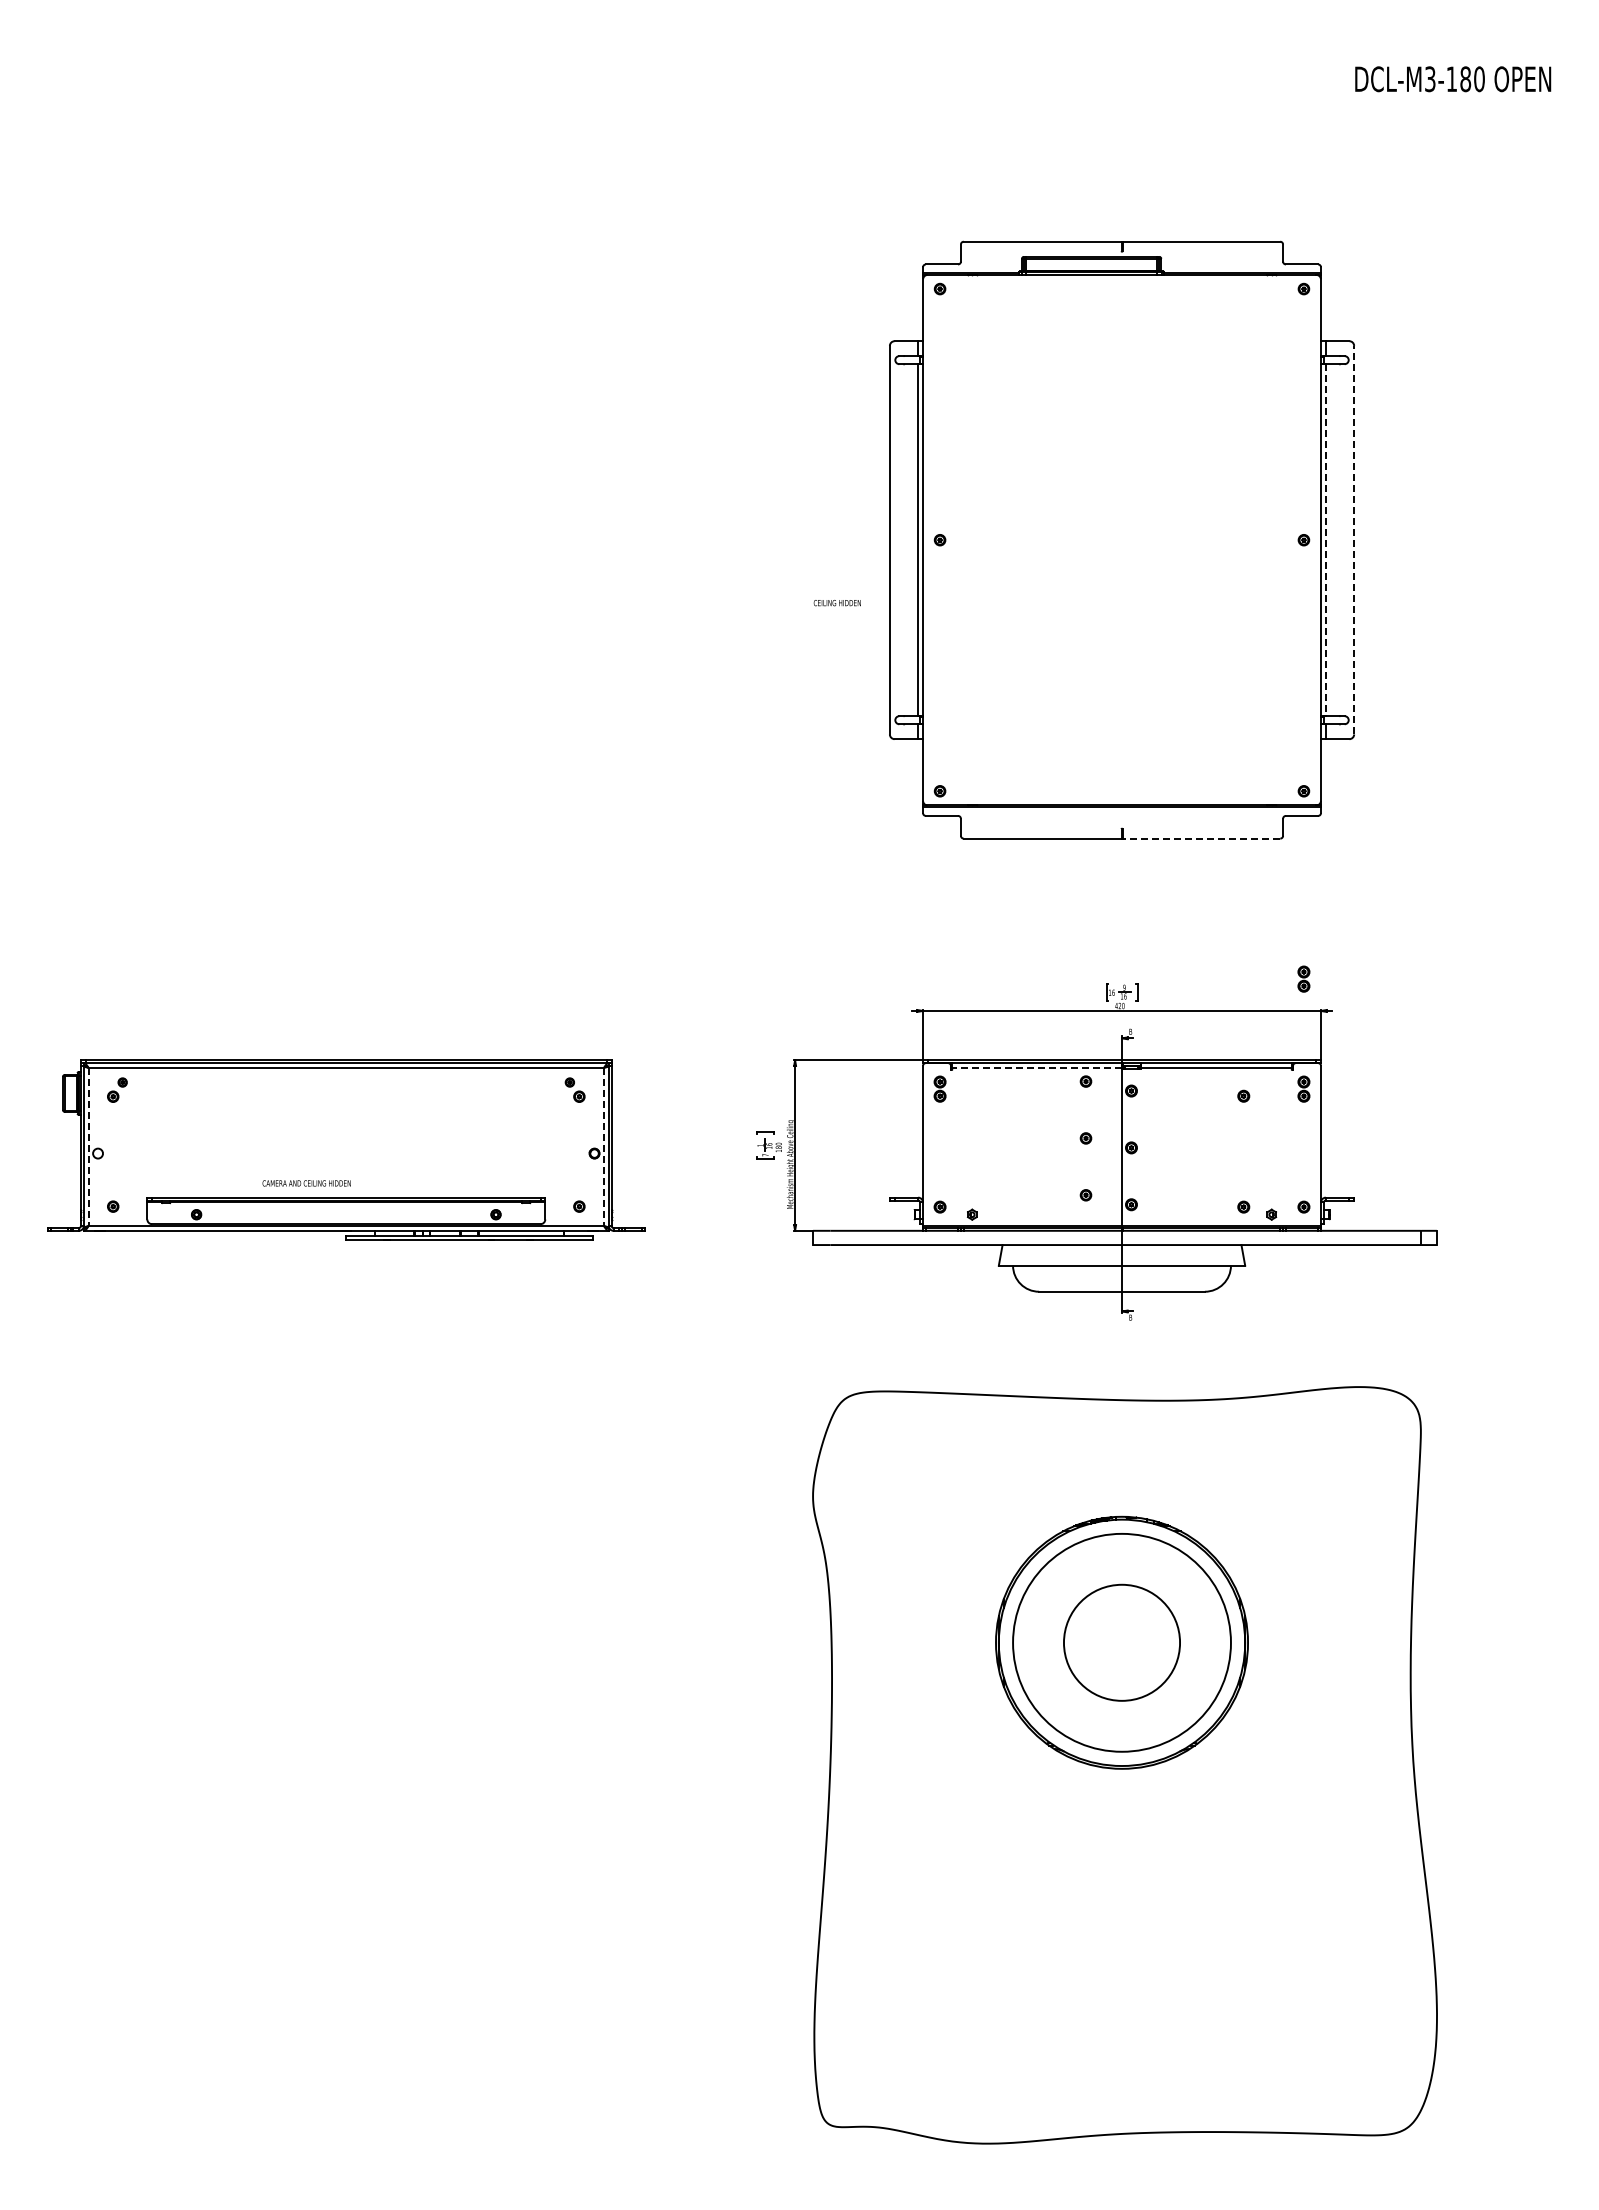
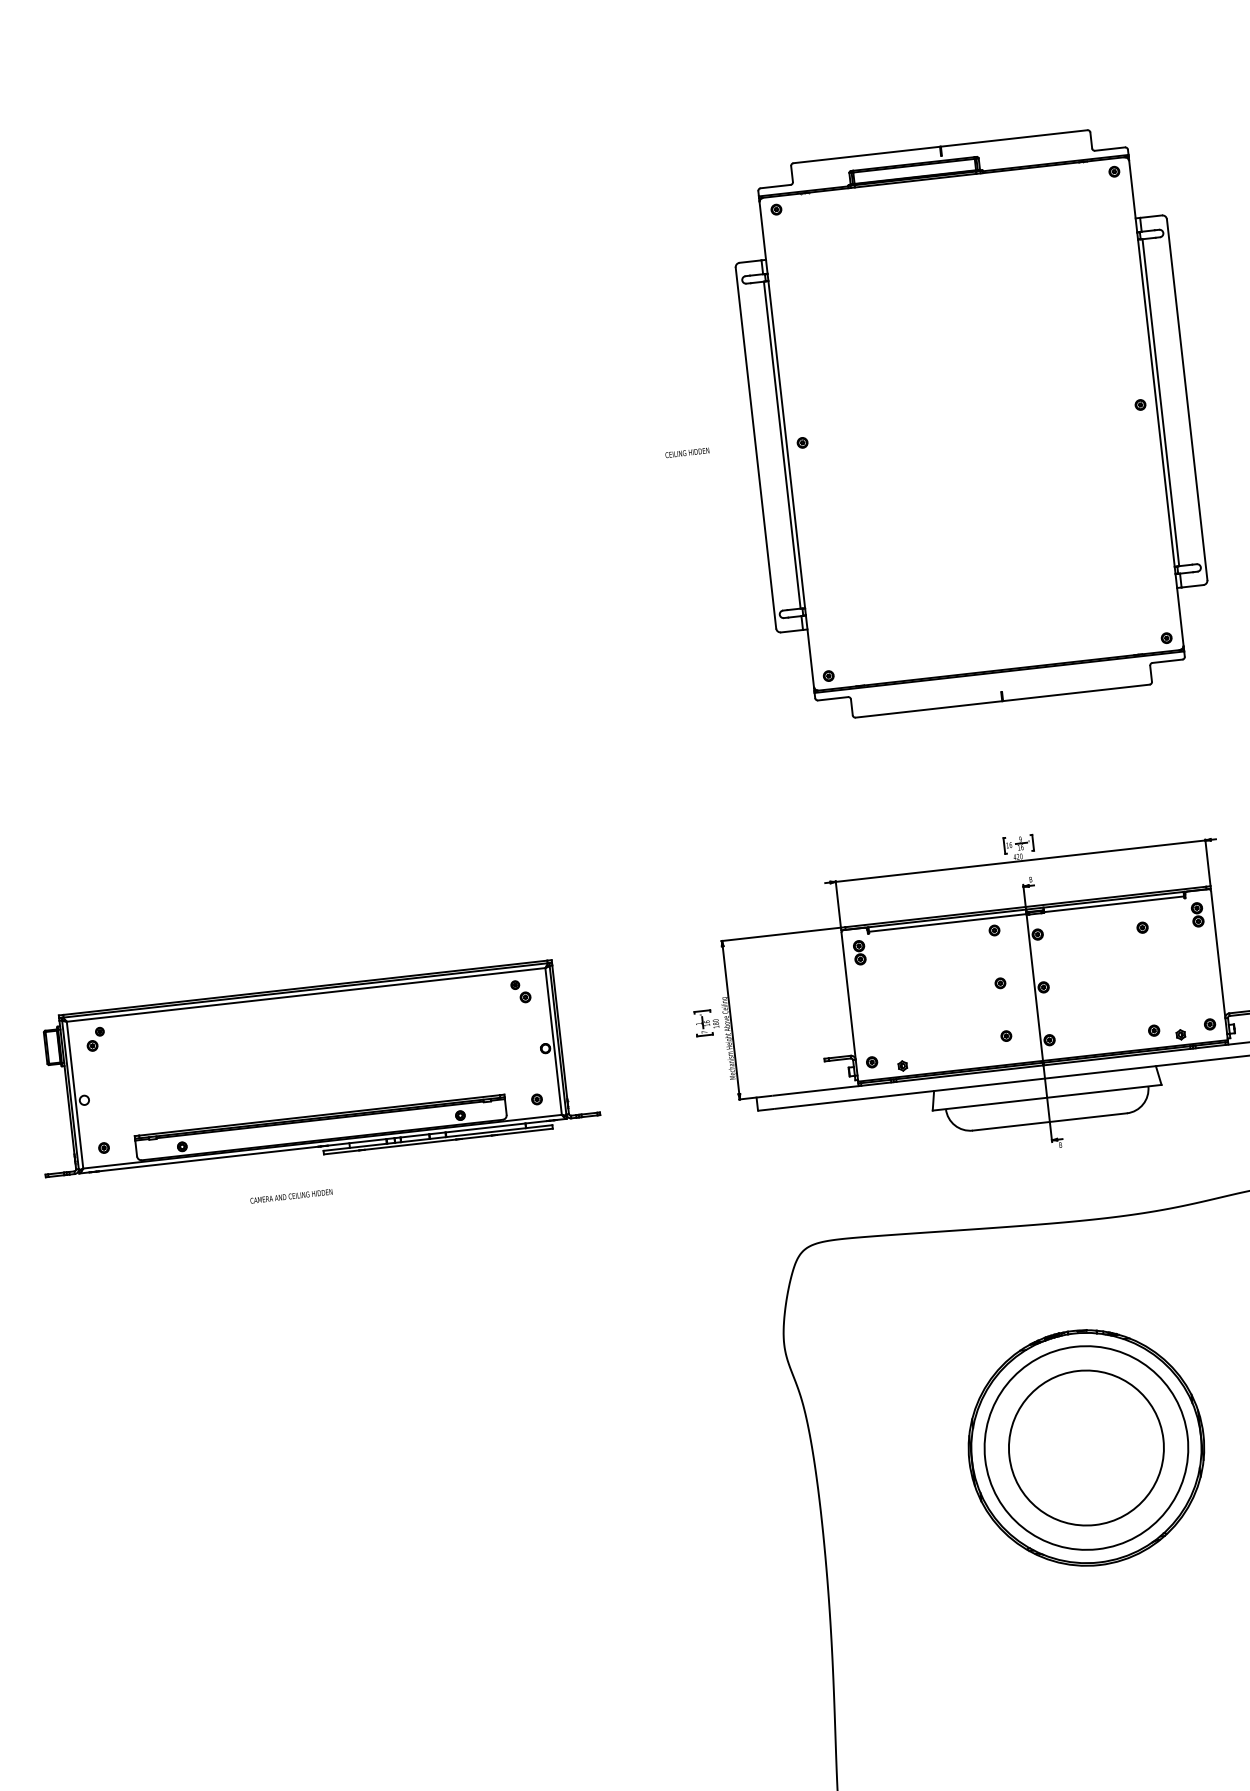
line: (1354, 539) -> (1187, 399), dashed -> solid
line: (1325, 540) -> (1160, 403), dashed -> solid
text: (836, 603) -> (686, 453), moved
line: (1201, 838) -> (1076, 692), dashed -> solid
part: (1303, 978) -> (1185, 812), removed
line: (1037, 1067) -> (948, 922), dashed -> solid
line: (88, 1147) -> (74, 1095), dashed -> solid
line: (603, 1147) -> (553, 1042), dashed -> solid
text: (306, 1183) -> (291, 1196), moved
circle: (1121, 1642) -> (1085, 1447), size x1.43

